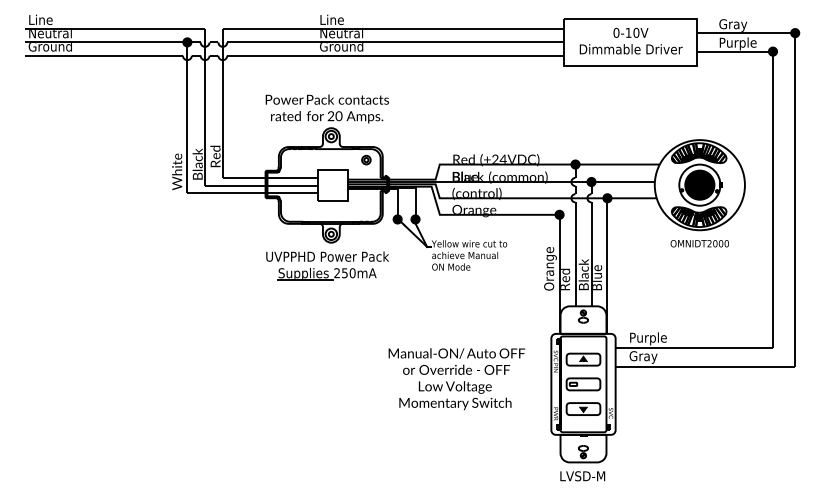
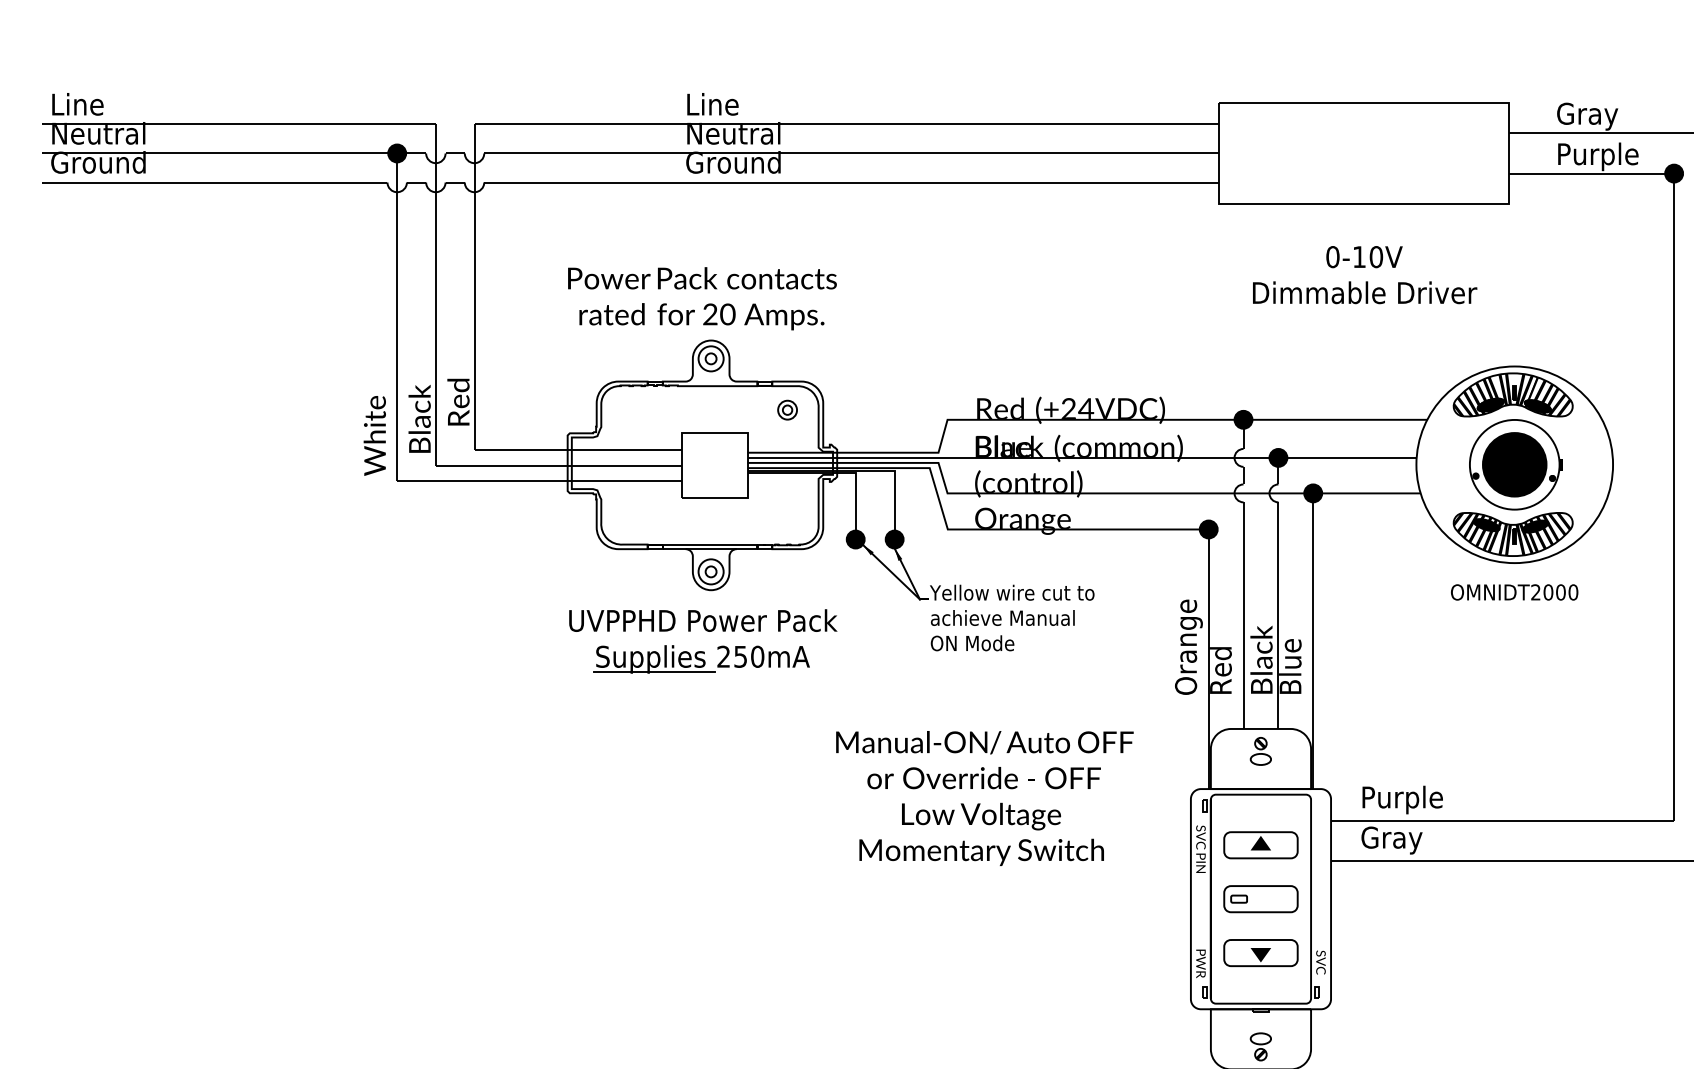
text: (630, 40) -> (1363, 273), moved
text: (456, 379) -> (984, 799), moved

